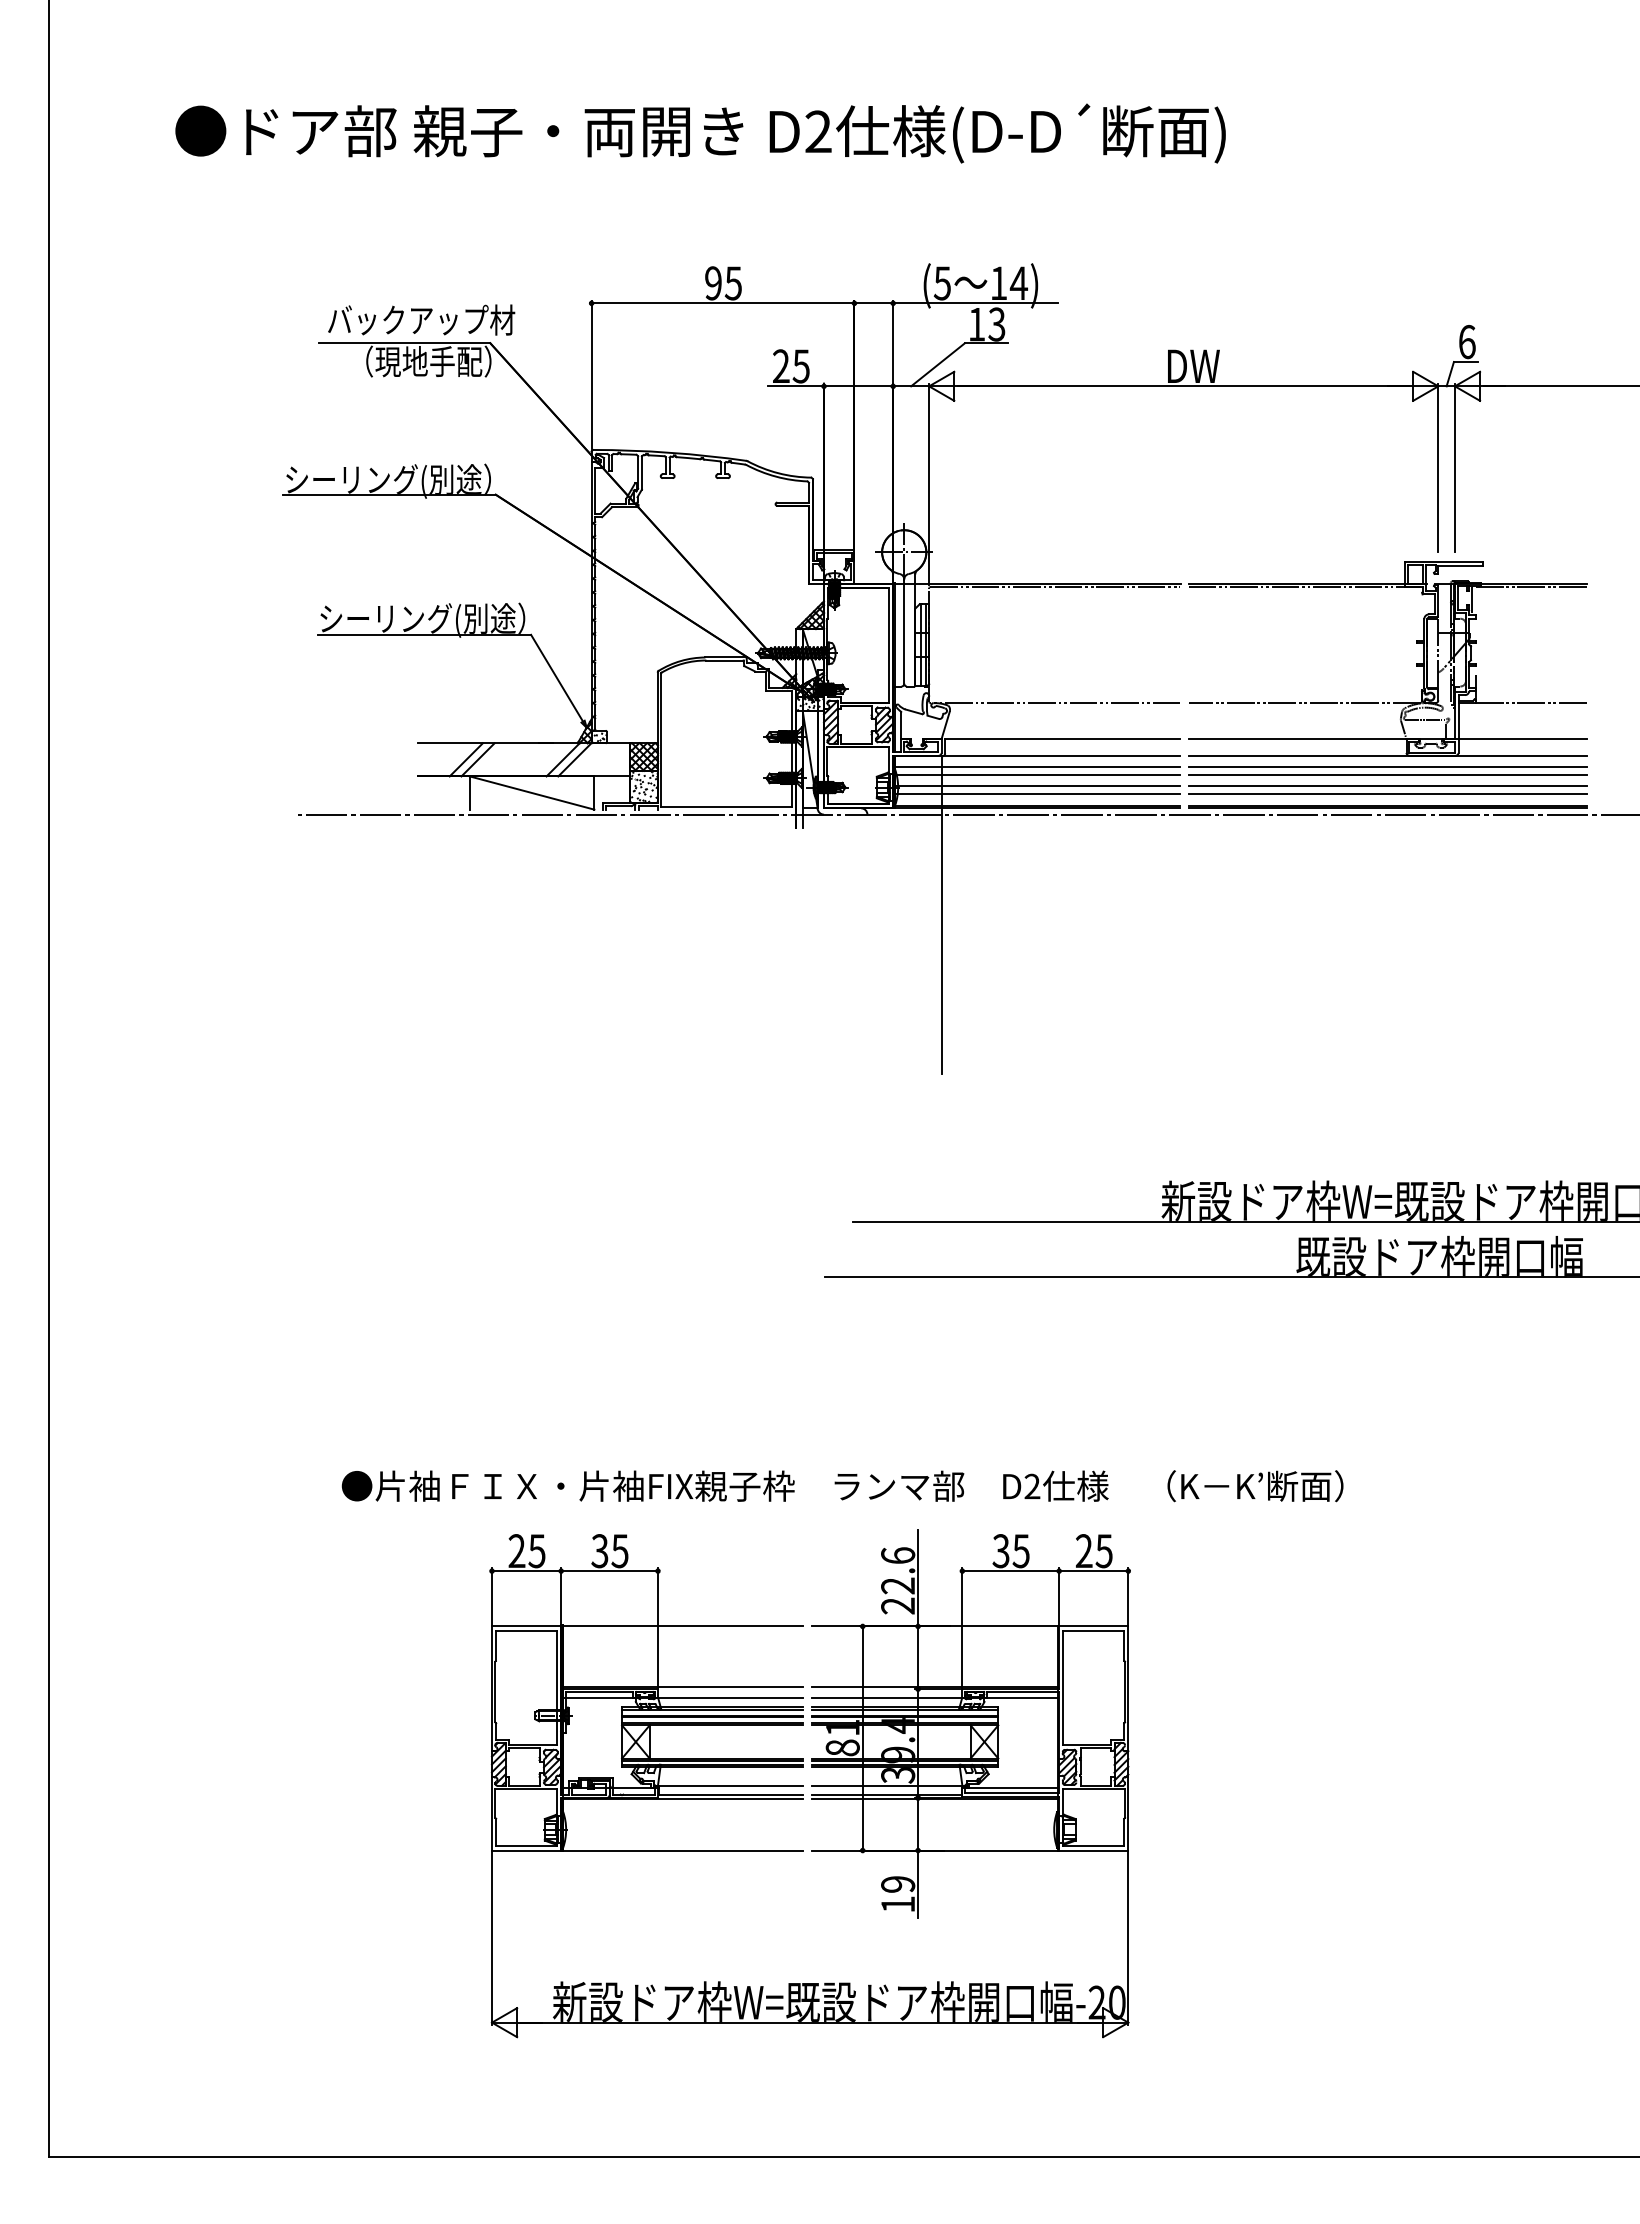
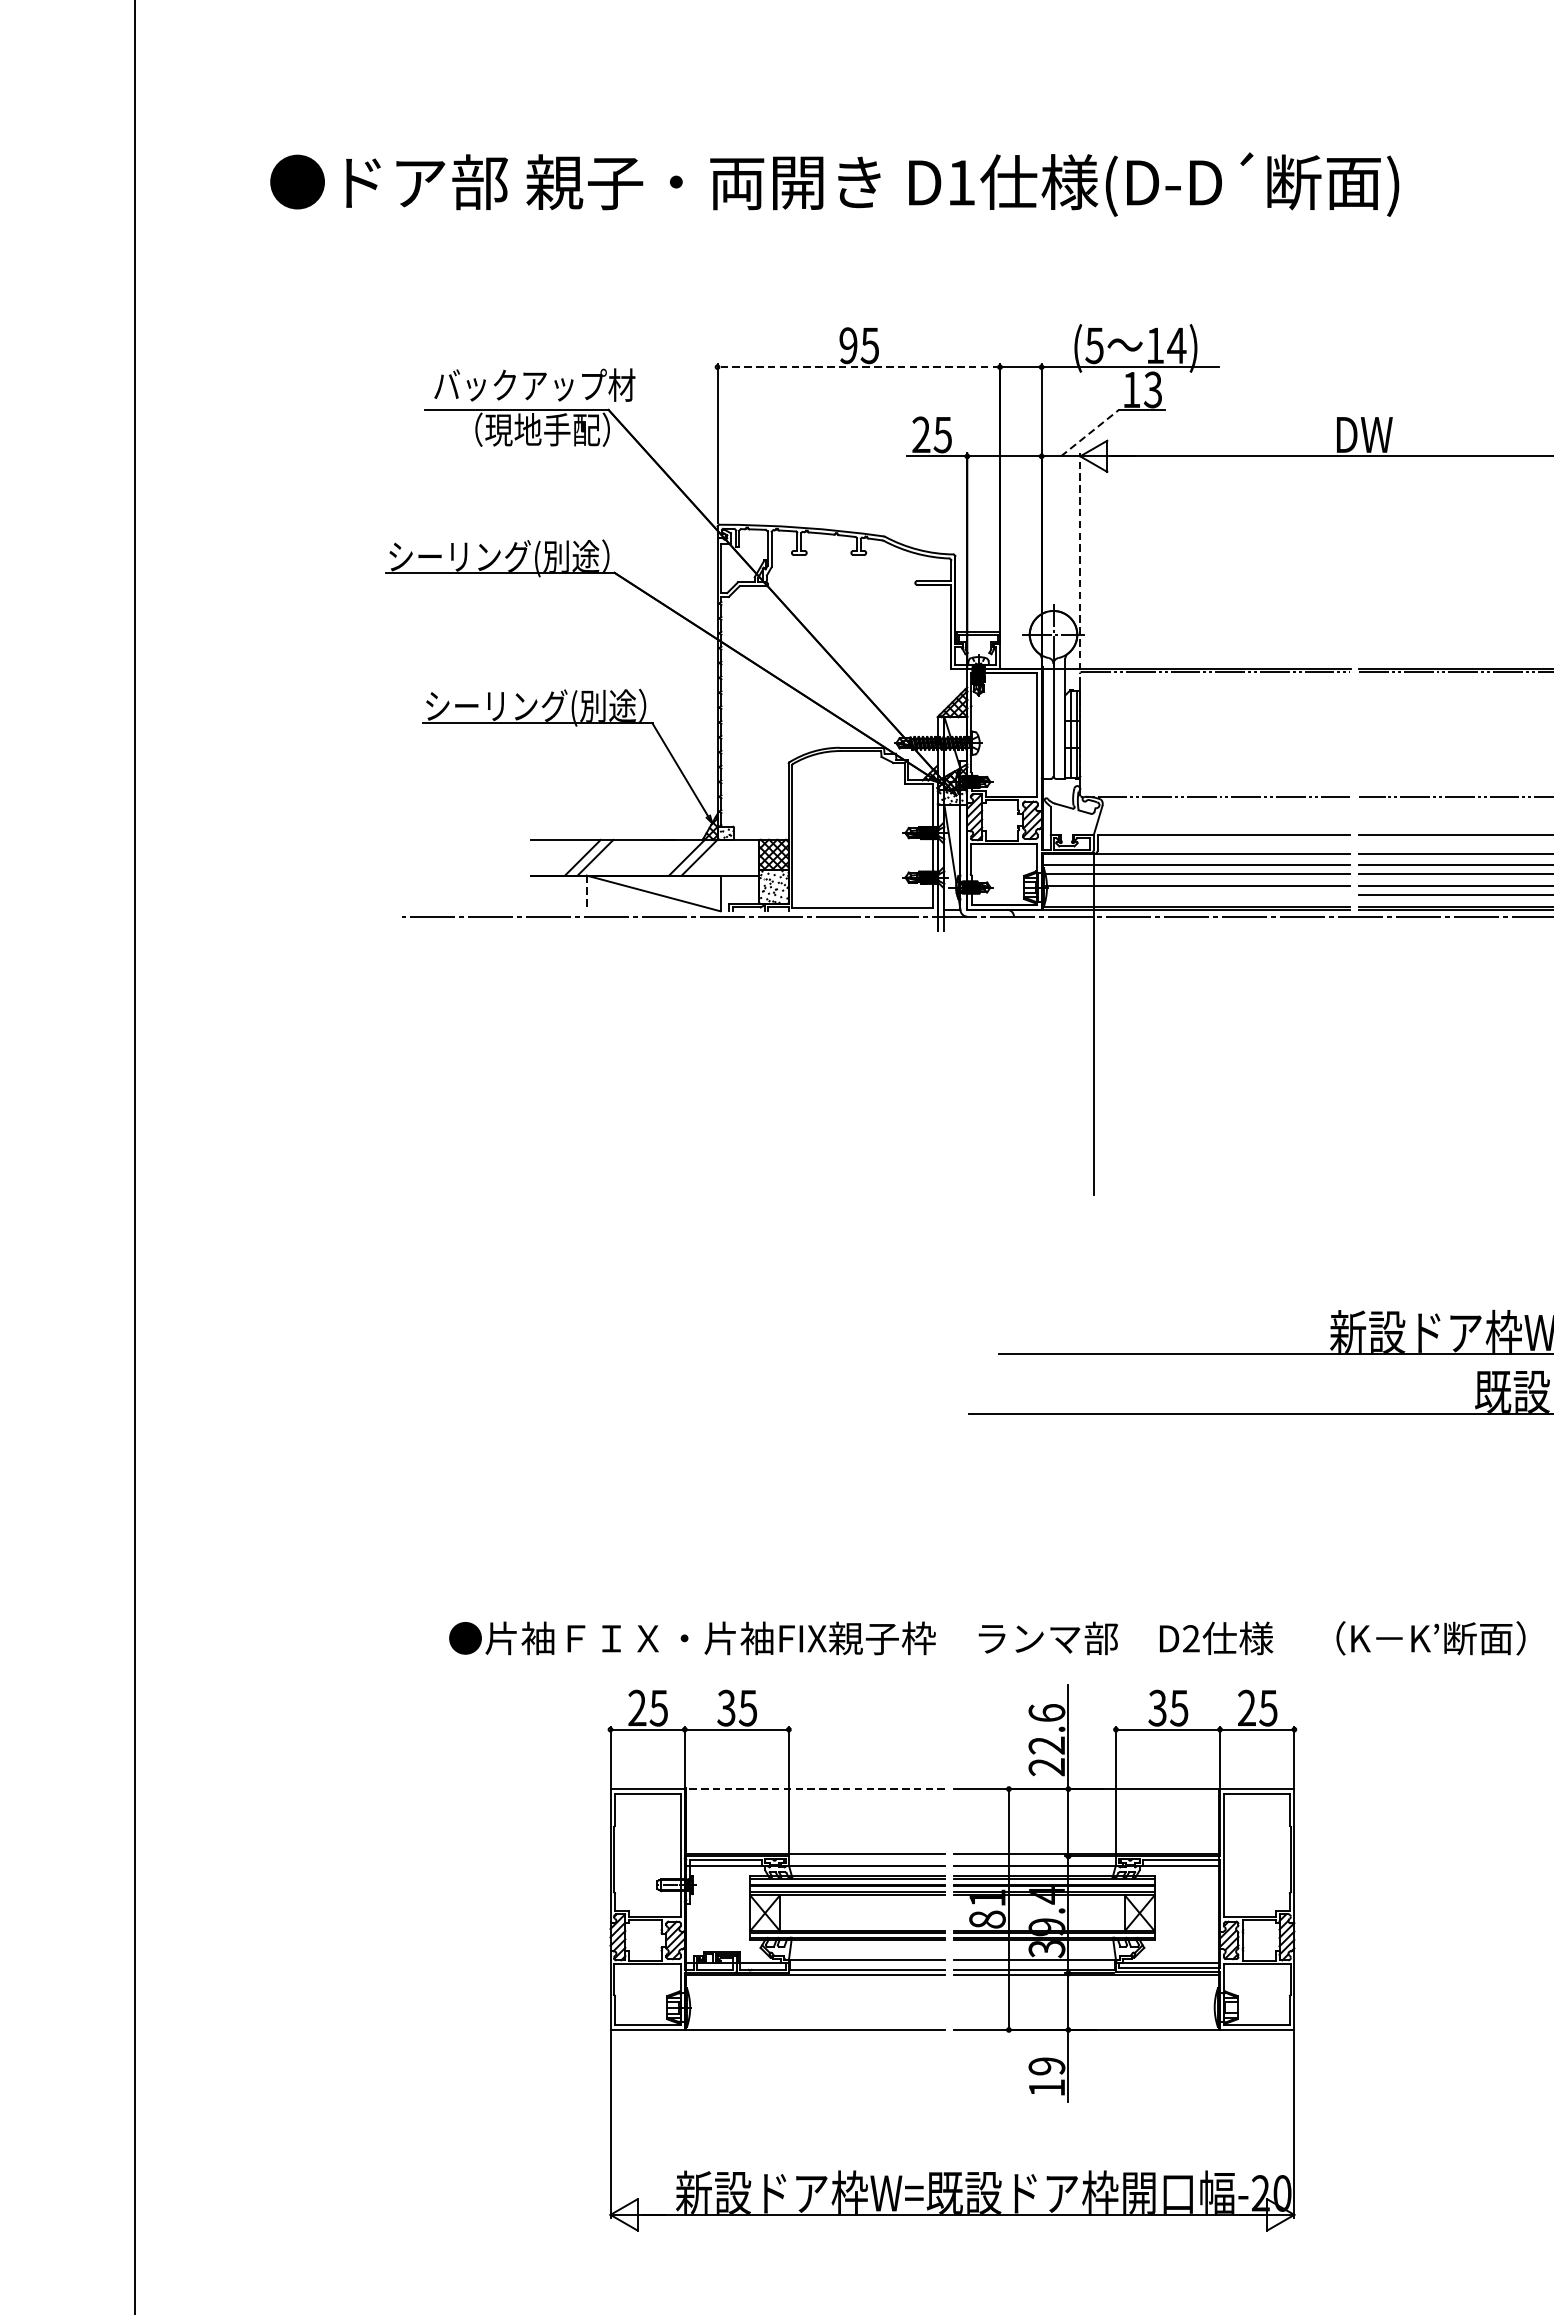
text: (818, 131) -> (961, 182), D2 -> D1
line: (722, 303) -> (858, 367), solid -> dashed
line: (938, 364) -> (1090, 432), solid -> dashed
line: (929, 484) -> (1080, 561), solid -> dashed
line: (469, 793) -> (586, 893), solid -> dashed
line: (1037, 794) -> (1196, 895), removed
line: (682, 1626) -> (815, 1789), solid -> dashed

